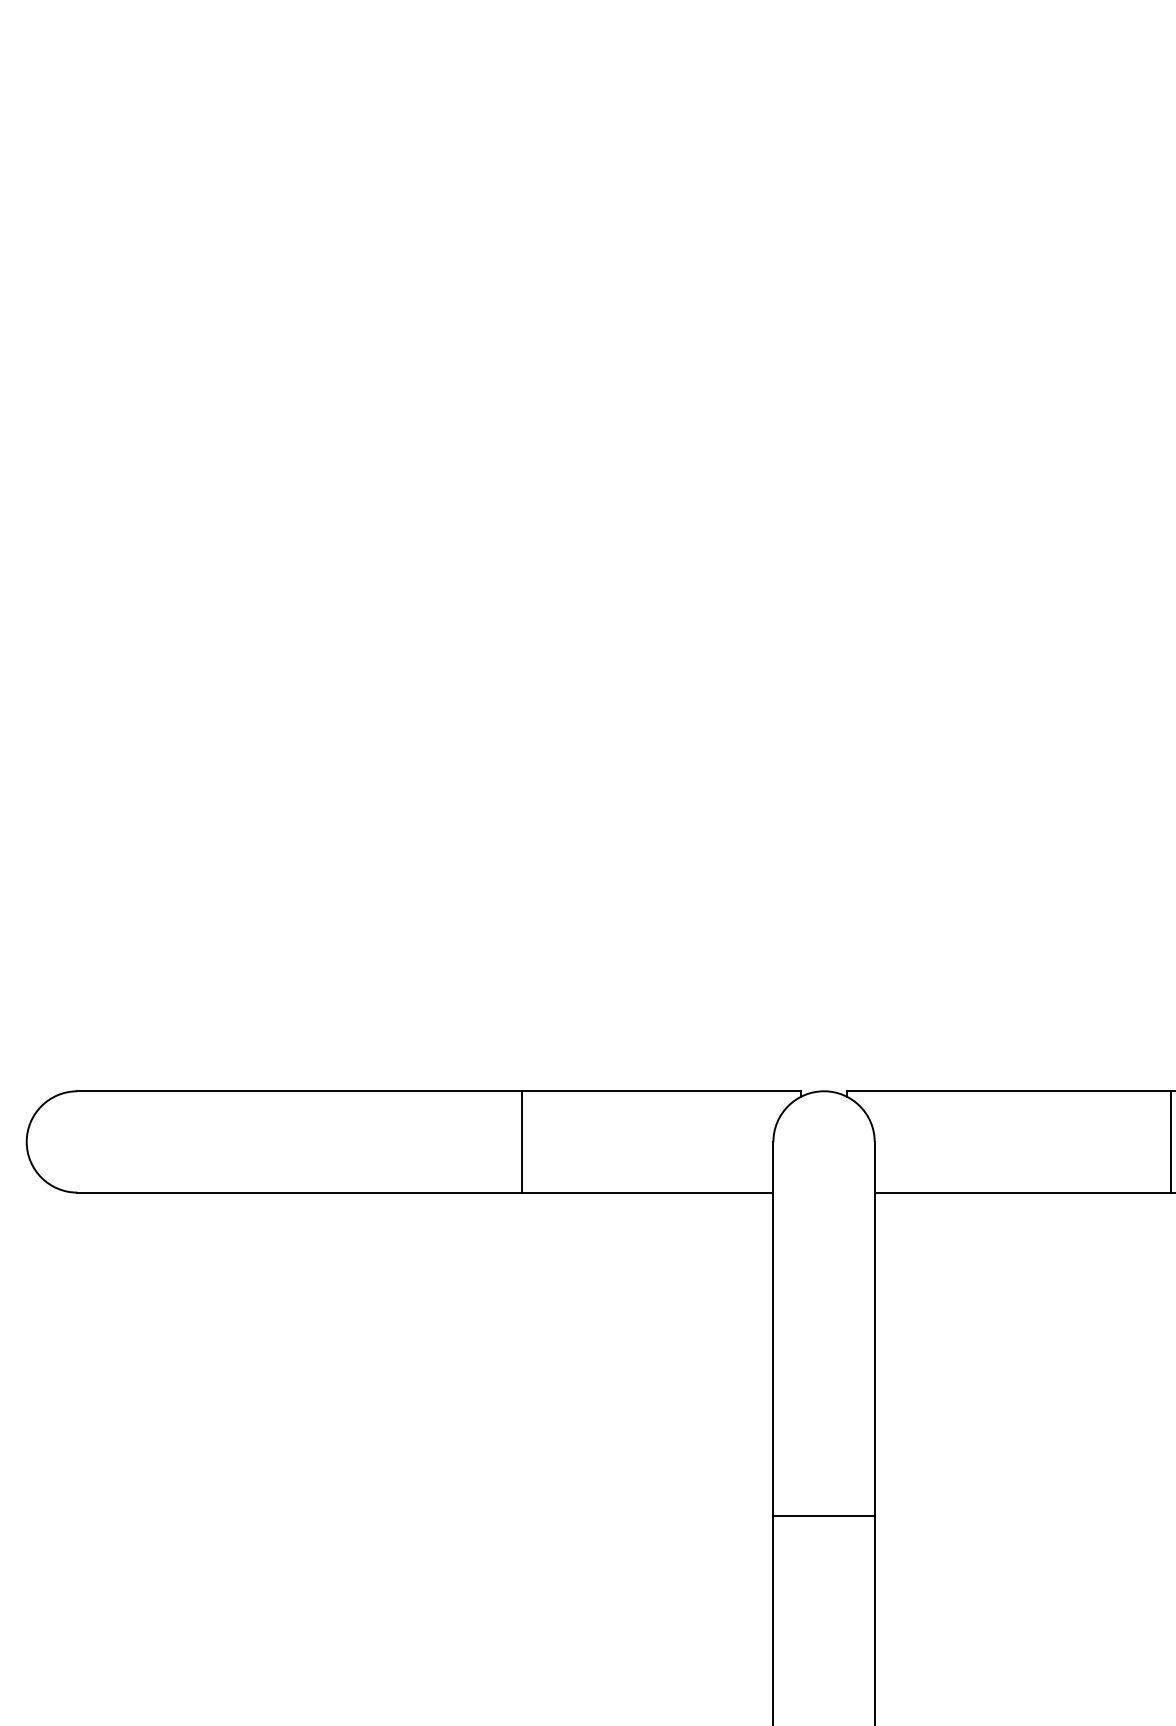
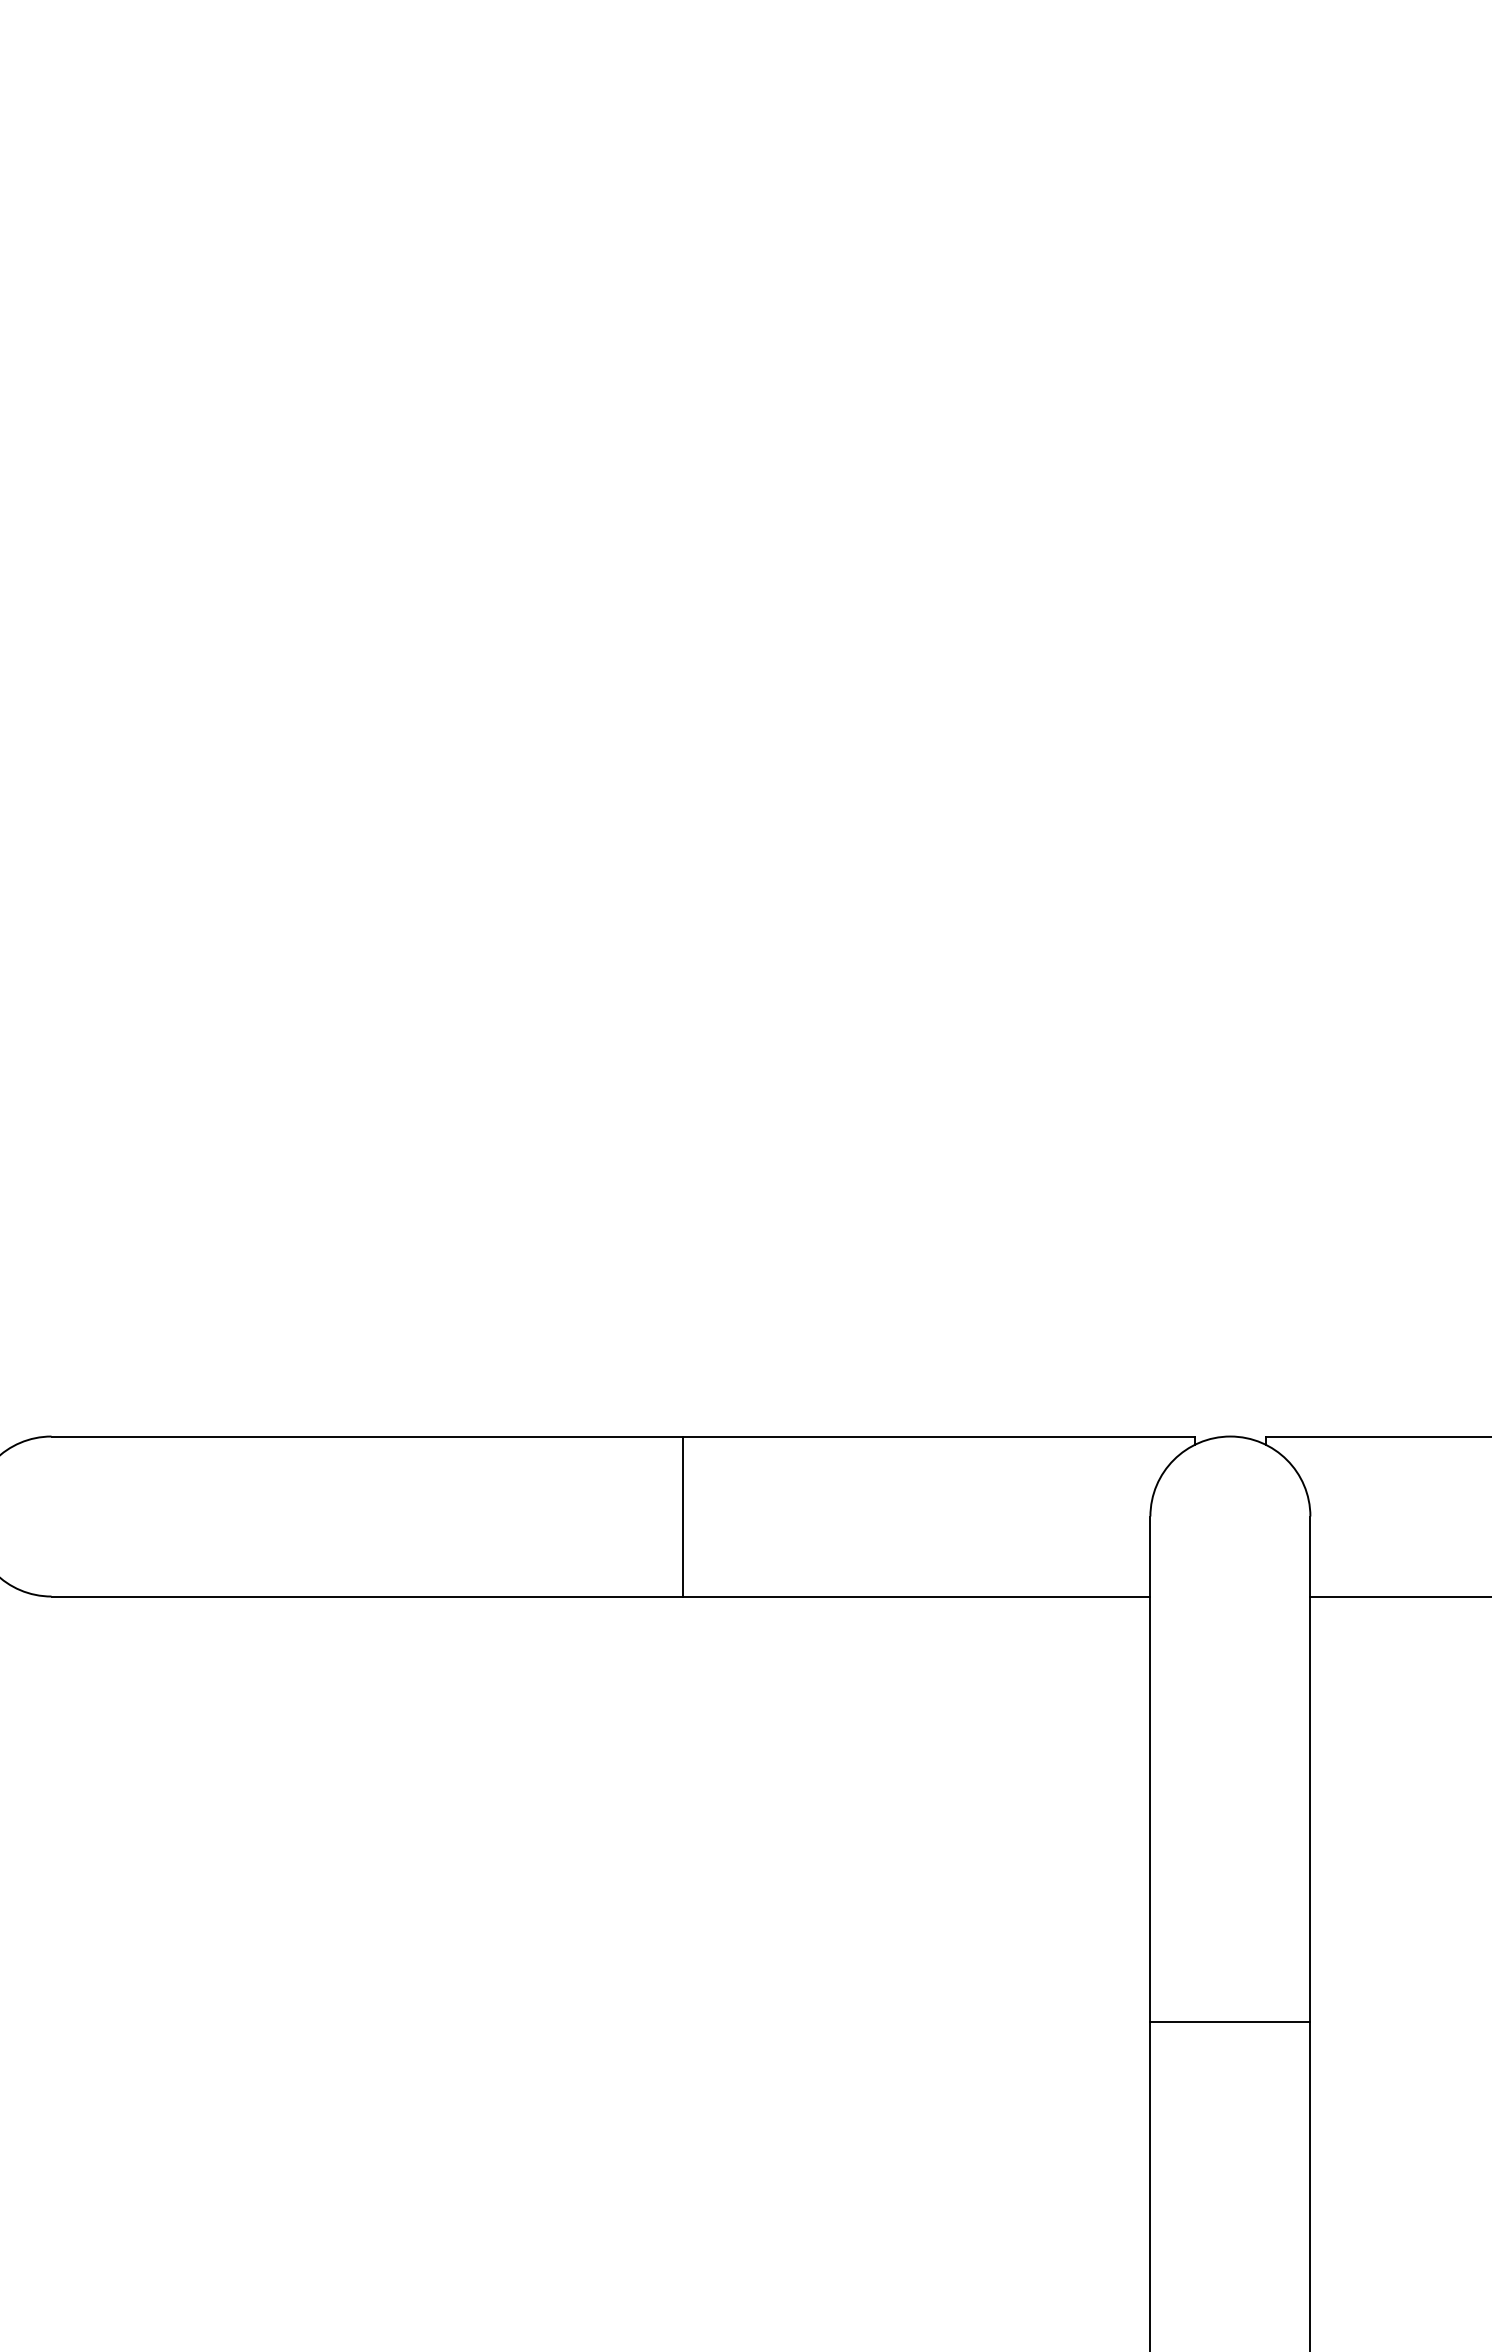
line: (522, 1141) -> (683, 1515), moved
line: (823, 1515) -> (1229, 2021), moved

